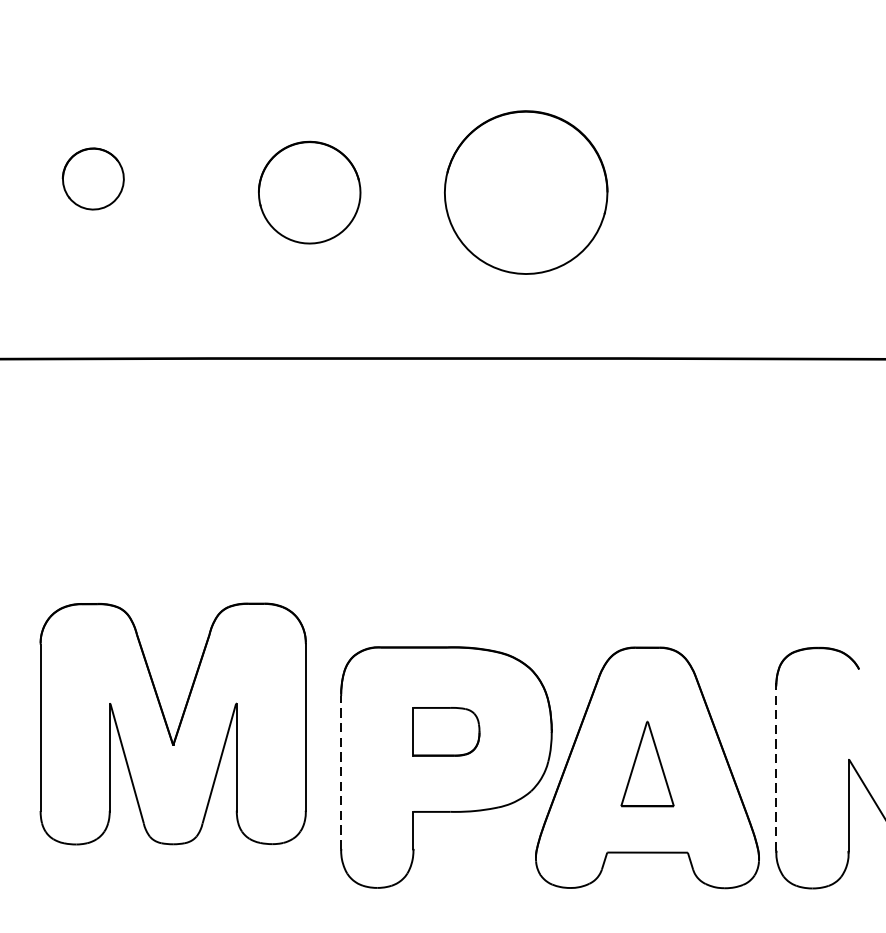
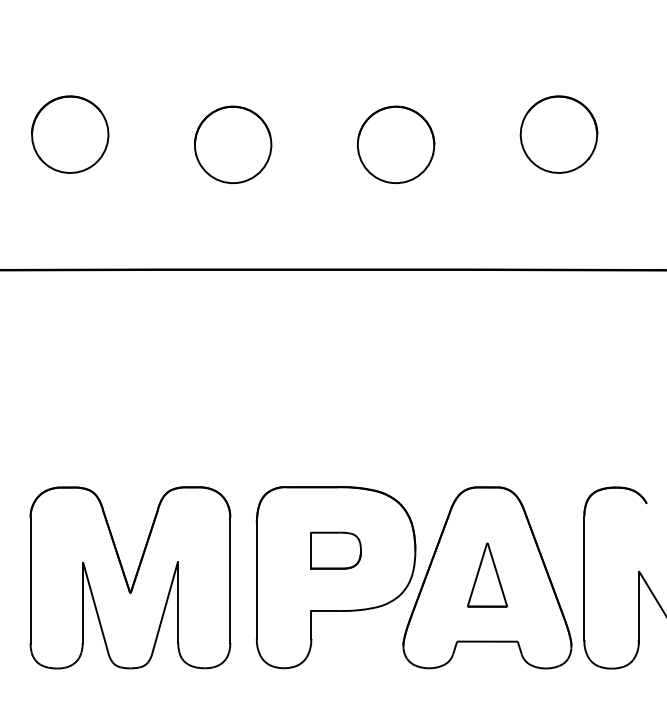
part: (93, 178) -> (70, 134), size x1.67
part: (741, 178) -> (558, 134), added
part: (525, 192) -> (395, 144), size x0.62
part: (173, 723) -> (130, 577), moved
line: (776, 768) -> (584, 578), dashed -> solid
line: (340, 772) -> (256, 581), dashed -> solid

